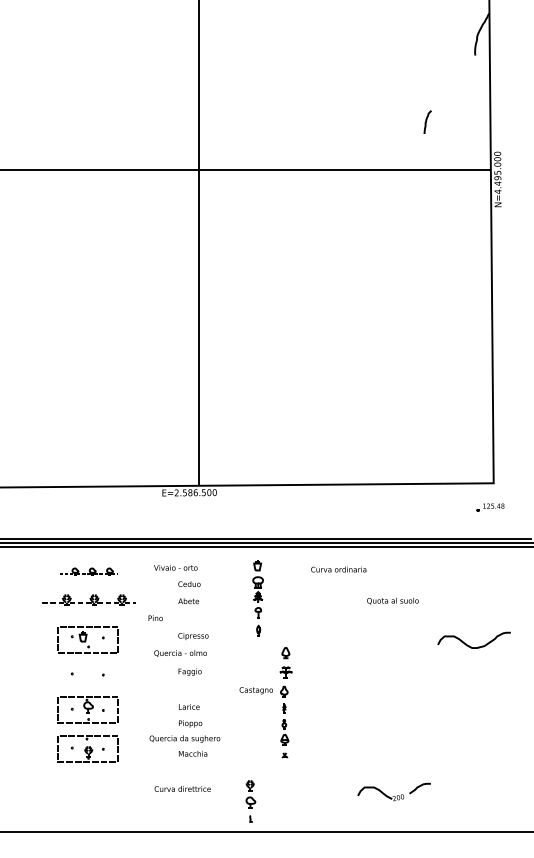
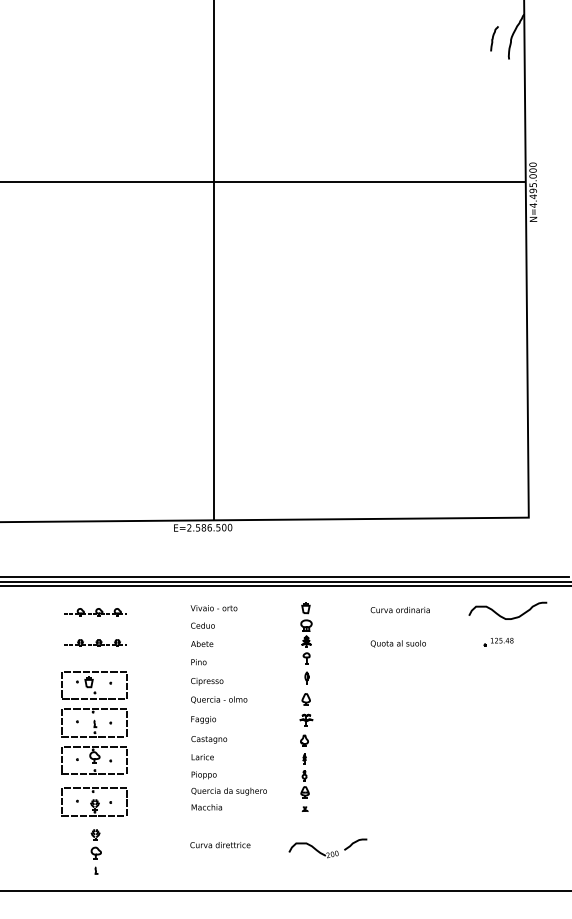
curve: (427, 120) -> (494, 36), moved
part: (490, 507) -> (498, 642), moved
text: (175, 567) -> (213, 607), moved
text: (338, 569) -> (400, 609), moved
part: (257, 598) -> (305, 643), moved
part: (88, 600) -> (94, 643), size x0.62
text: (392, 600) -> (397, 643), moved
text: (155, 617) -> (198, 661), moved
curve: (469, 645) -> (502, 616), moved
text: (180, 653) -> (219, 699), moved
part: (87, 674) -> (93, 722), added
text: (255, 690) -> (208, 739), moved
text: (184, 738) -> (228, 790), moved
text: (182, 788) -> (220, 844), moved
part: (393, 791) -> (327, 847), moved
part: (250, 801) -> (95, 852), moved

